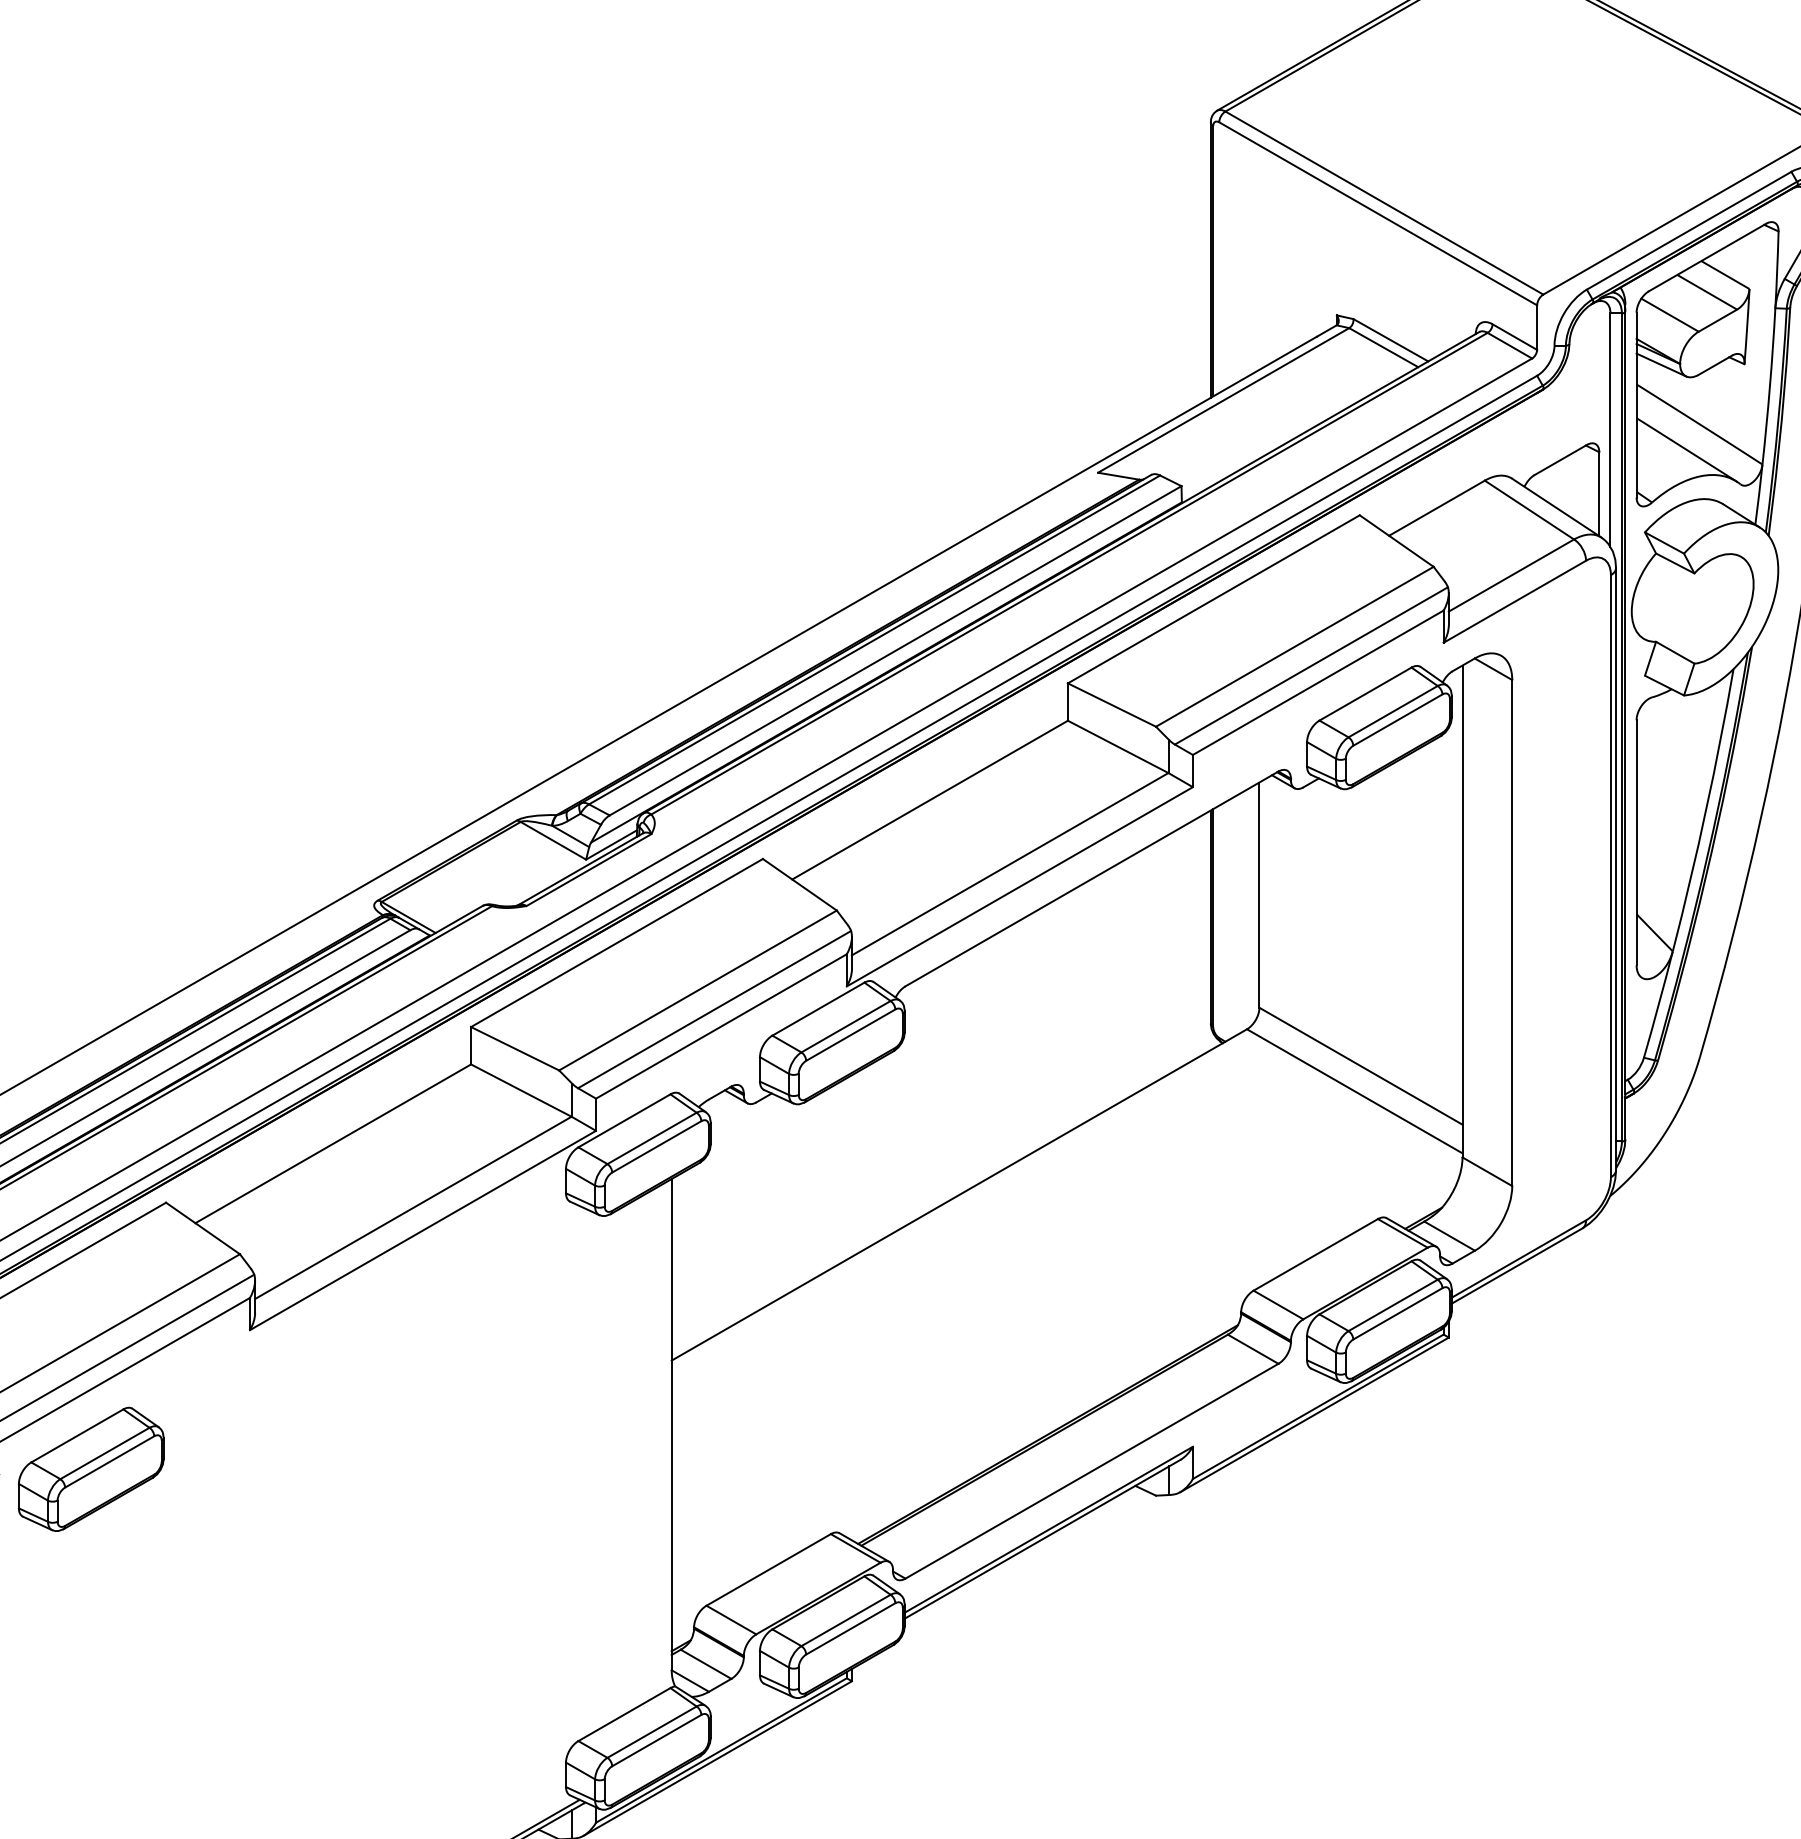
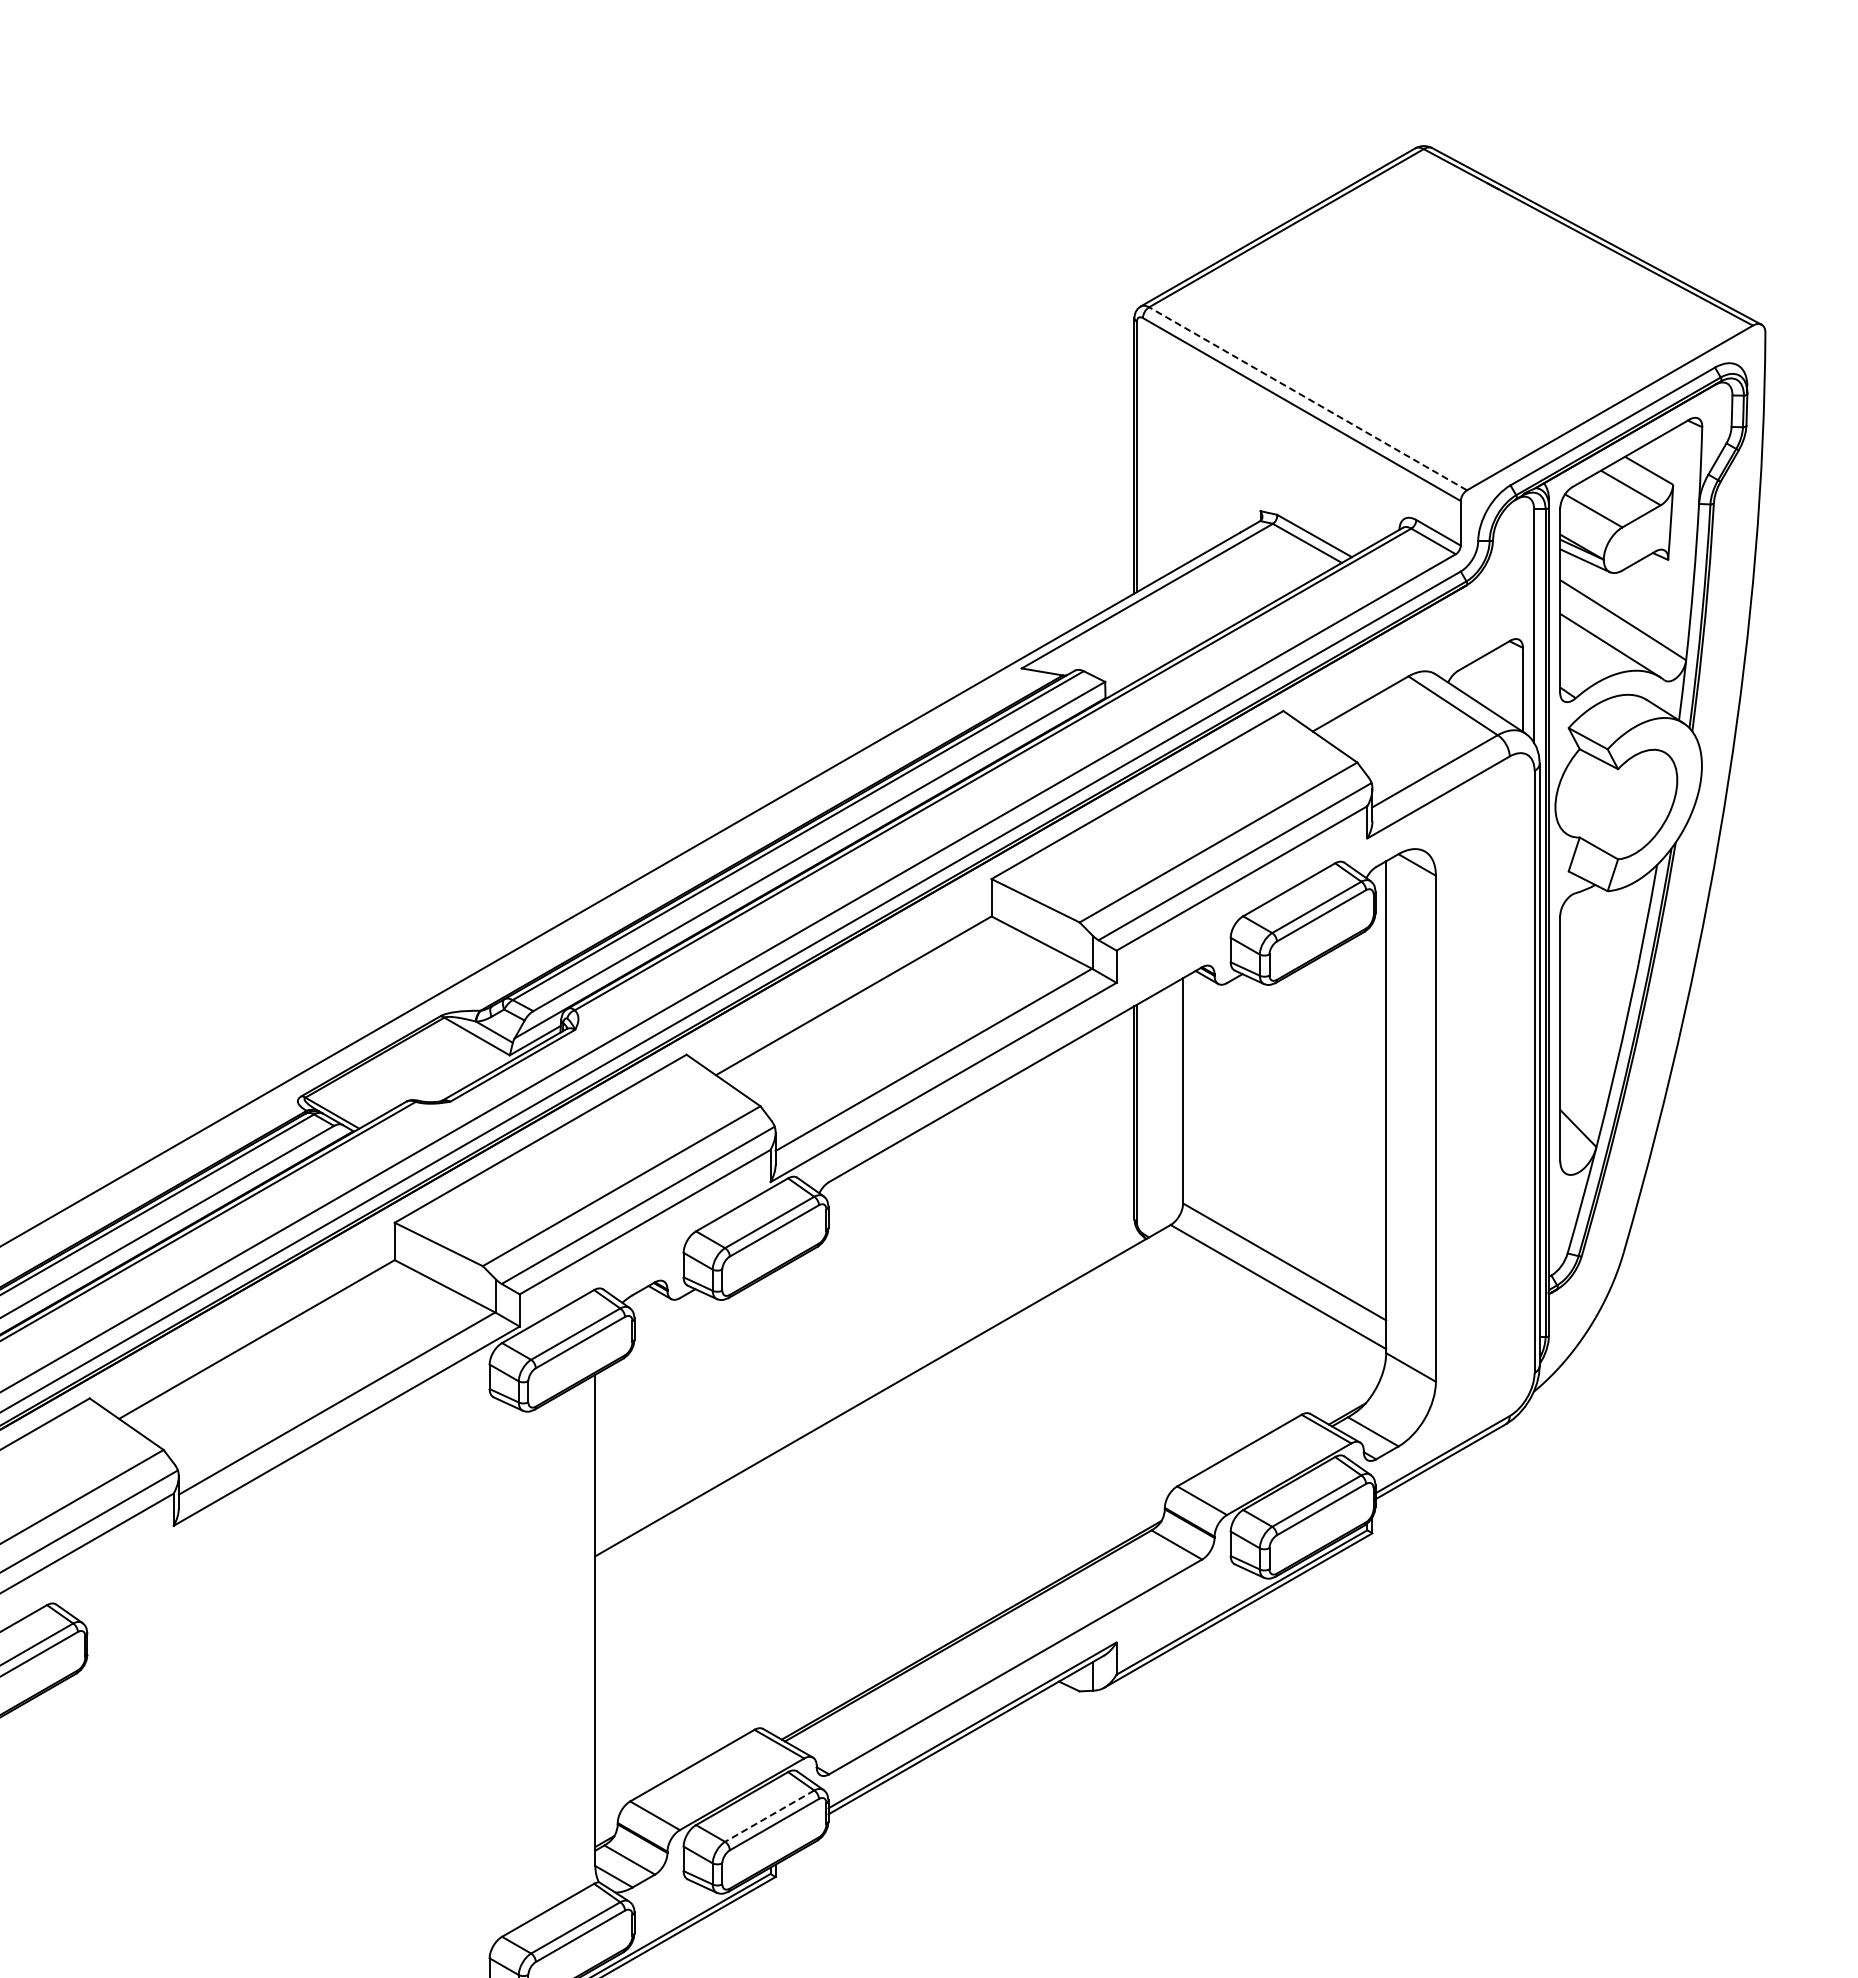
line: (1383, 202) -> (1307, 398), solid -> dashed
line: (845, 1620) -> (769, 1816), solid -> dashed

